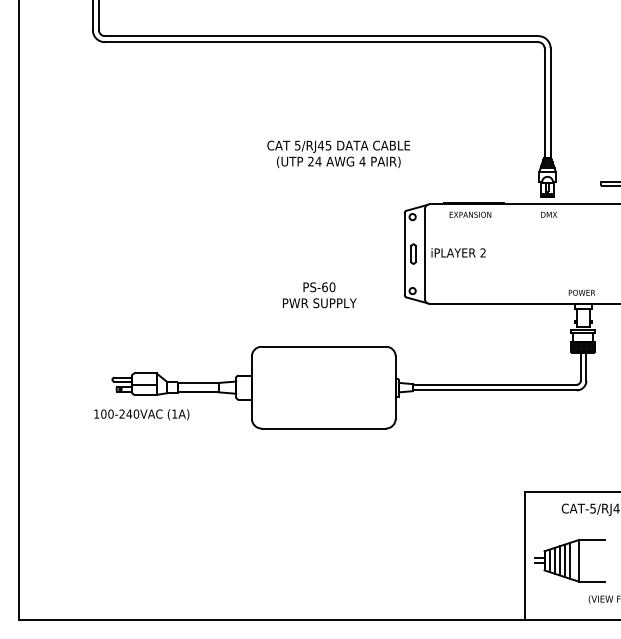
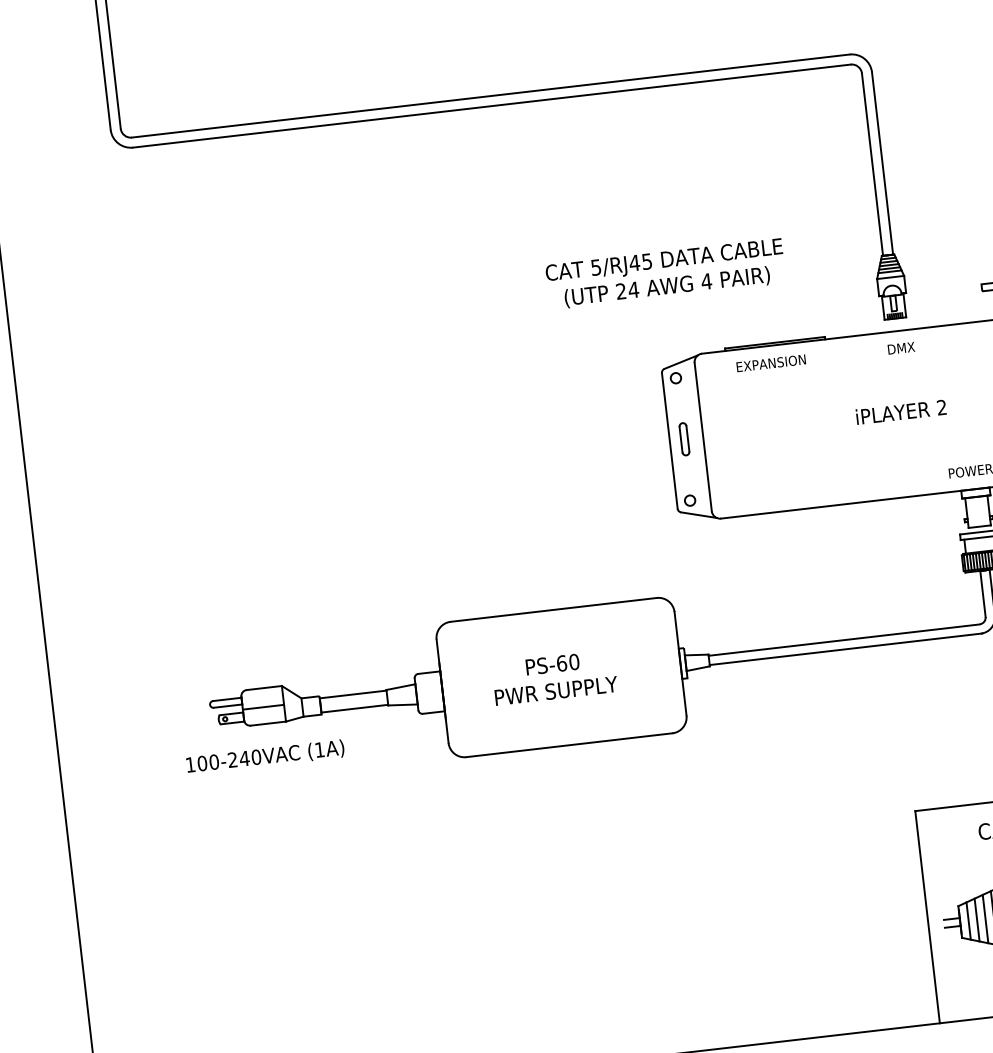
text: (338, 154) -> (665, 274), moved
text: (458, 252) -> (901, 411), moved
text: (319, 295) -> (554, 678), moved

